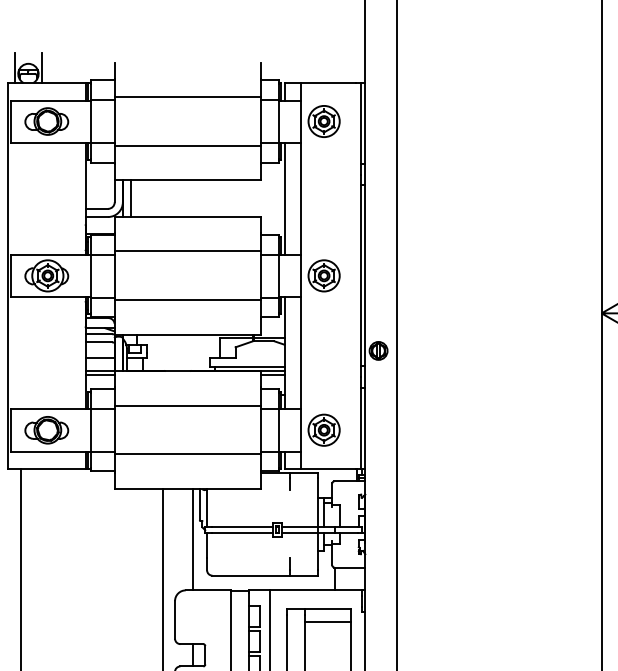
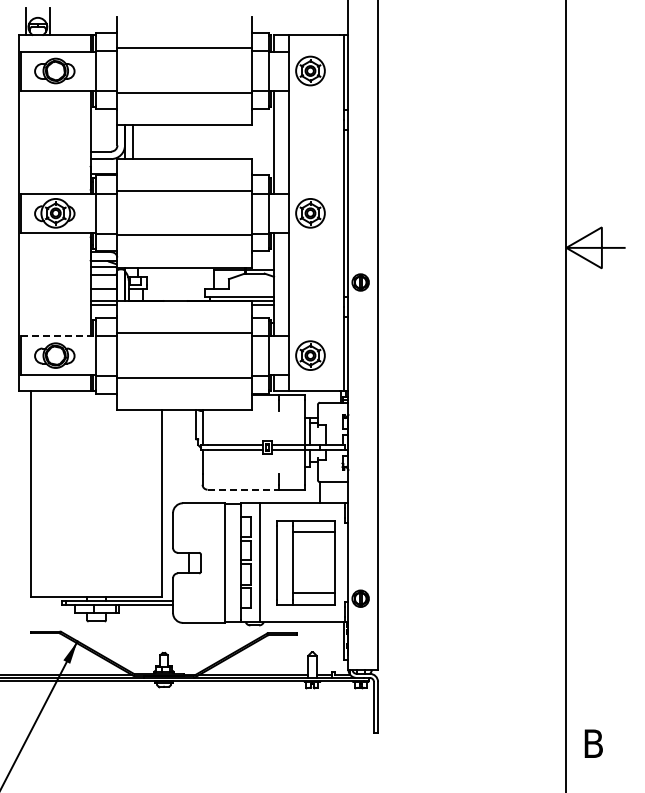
line: (50, 409) -> (58, 336), solid -> dashed
line: (192, 539) -> (189, 456), removed
line: (251, 575) -> (243, 489), solid -> dashed

